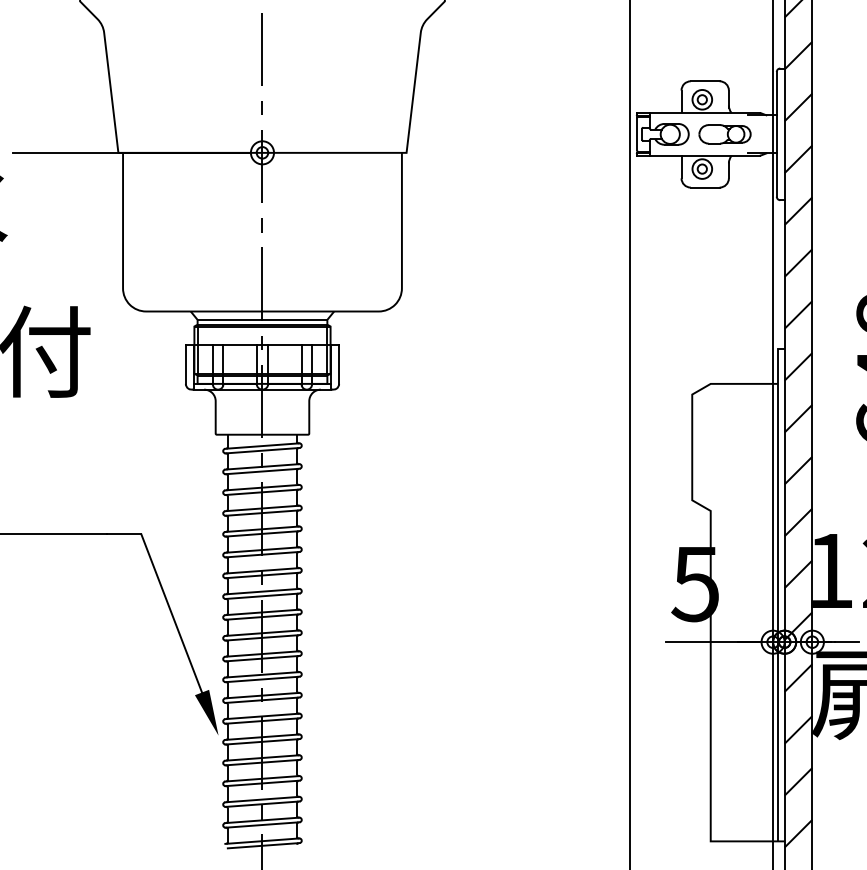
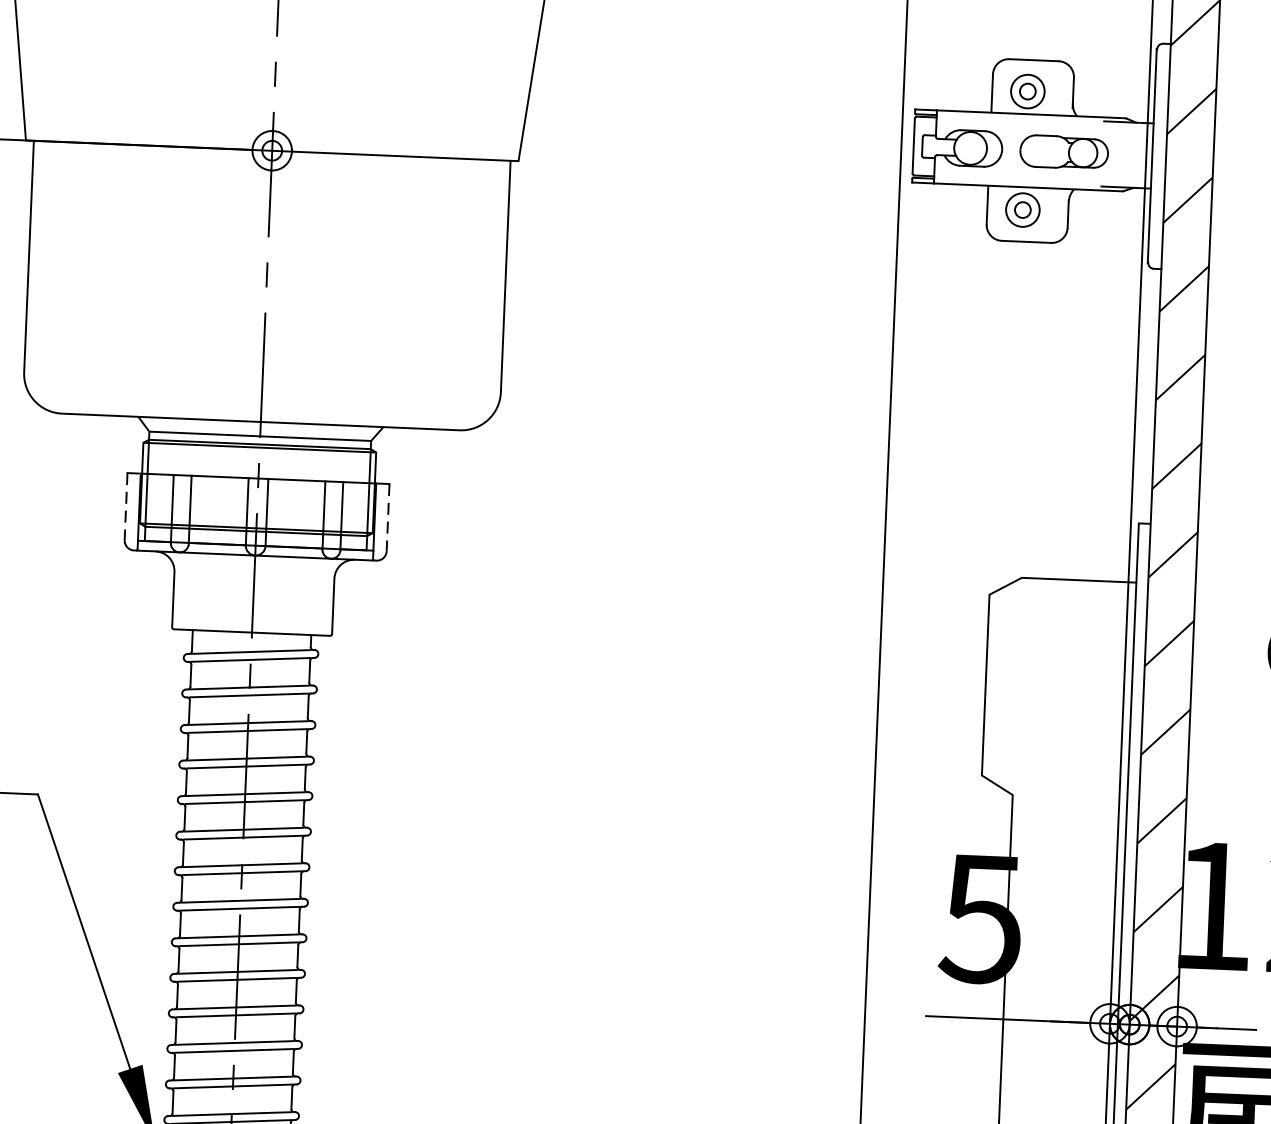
line: (185, 364) -> (125, 507), solid -> dashed
line: (339, 364) -> (388, 518), solid -> dashed

